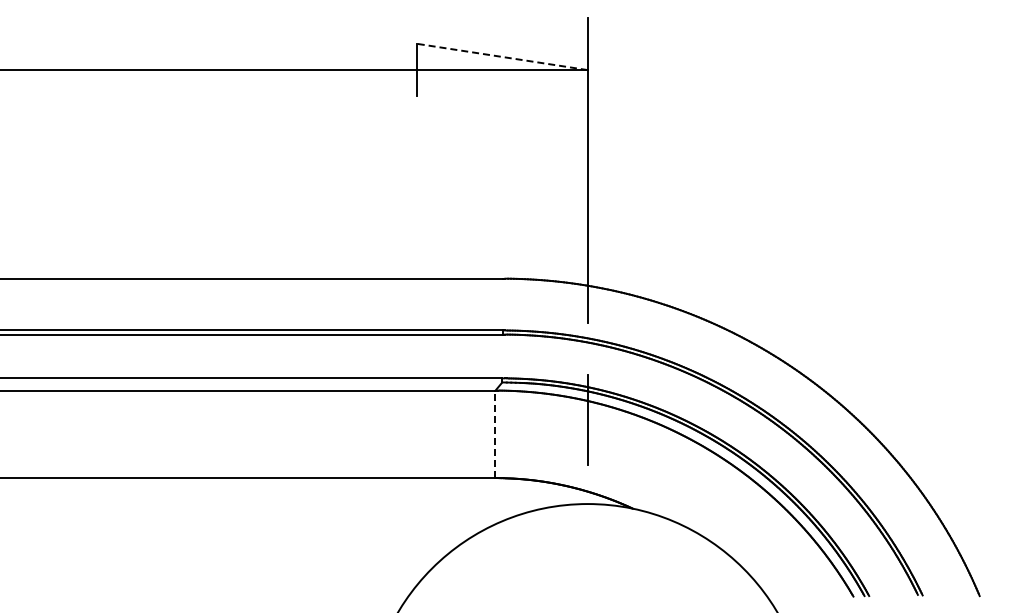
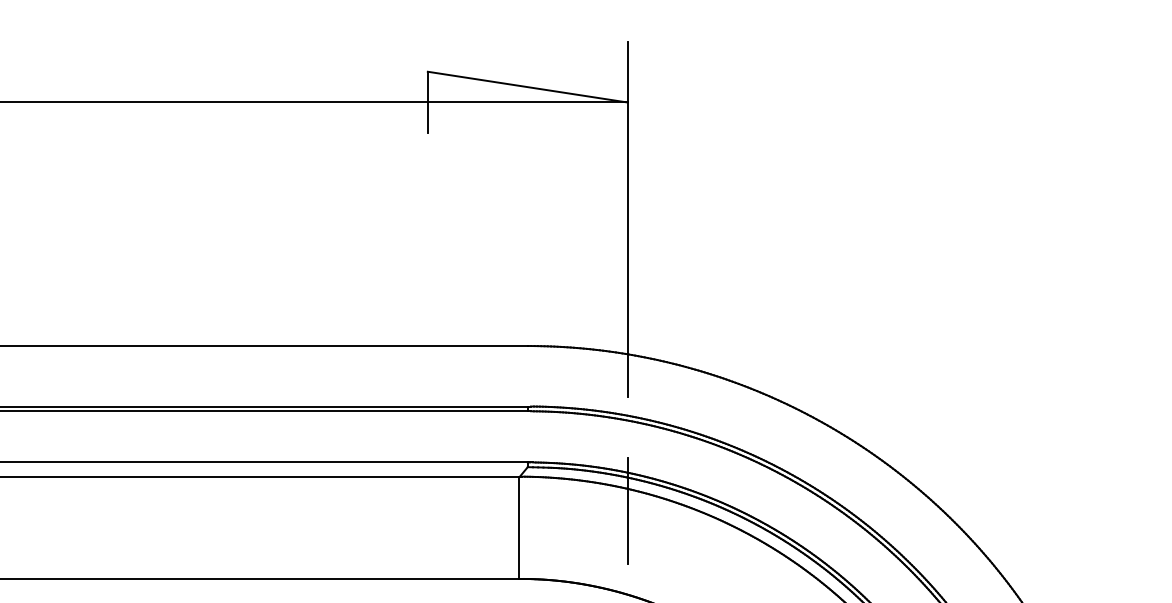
line: (502, 56) -> (527, 86), dashed -> solid
line: (494, 434) -> (518, 527), dashed -> solid

